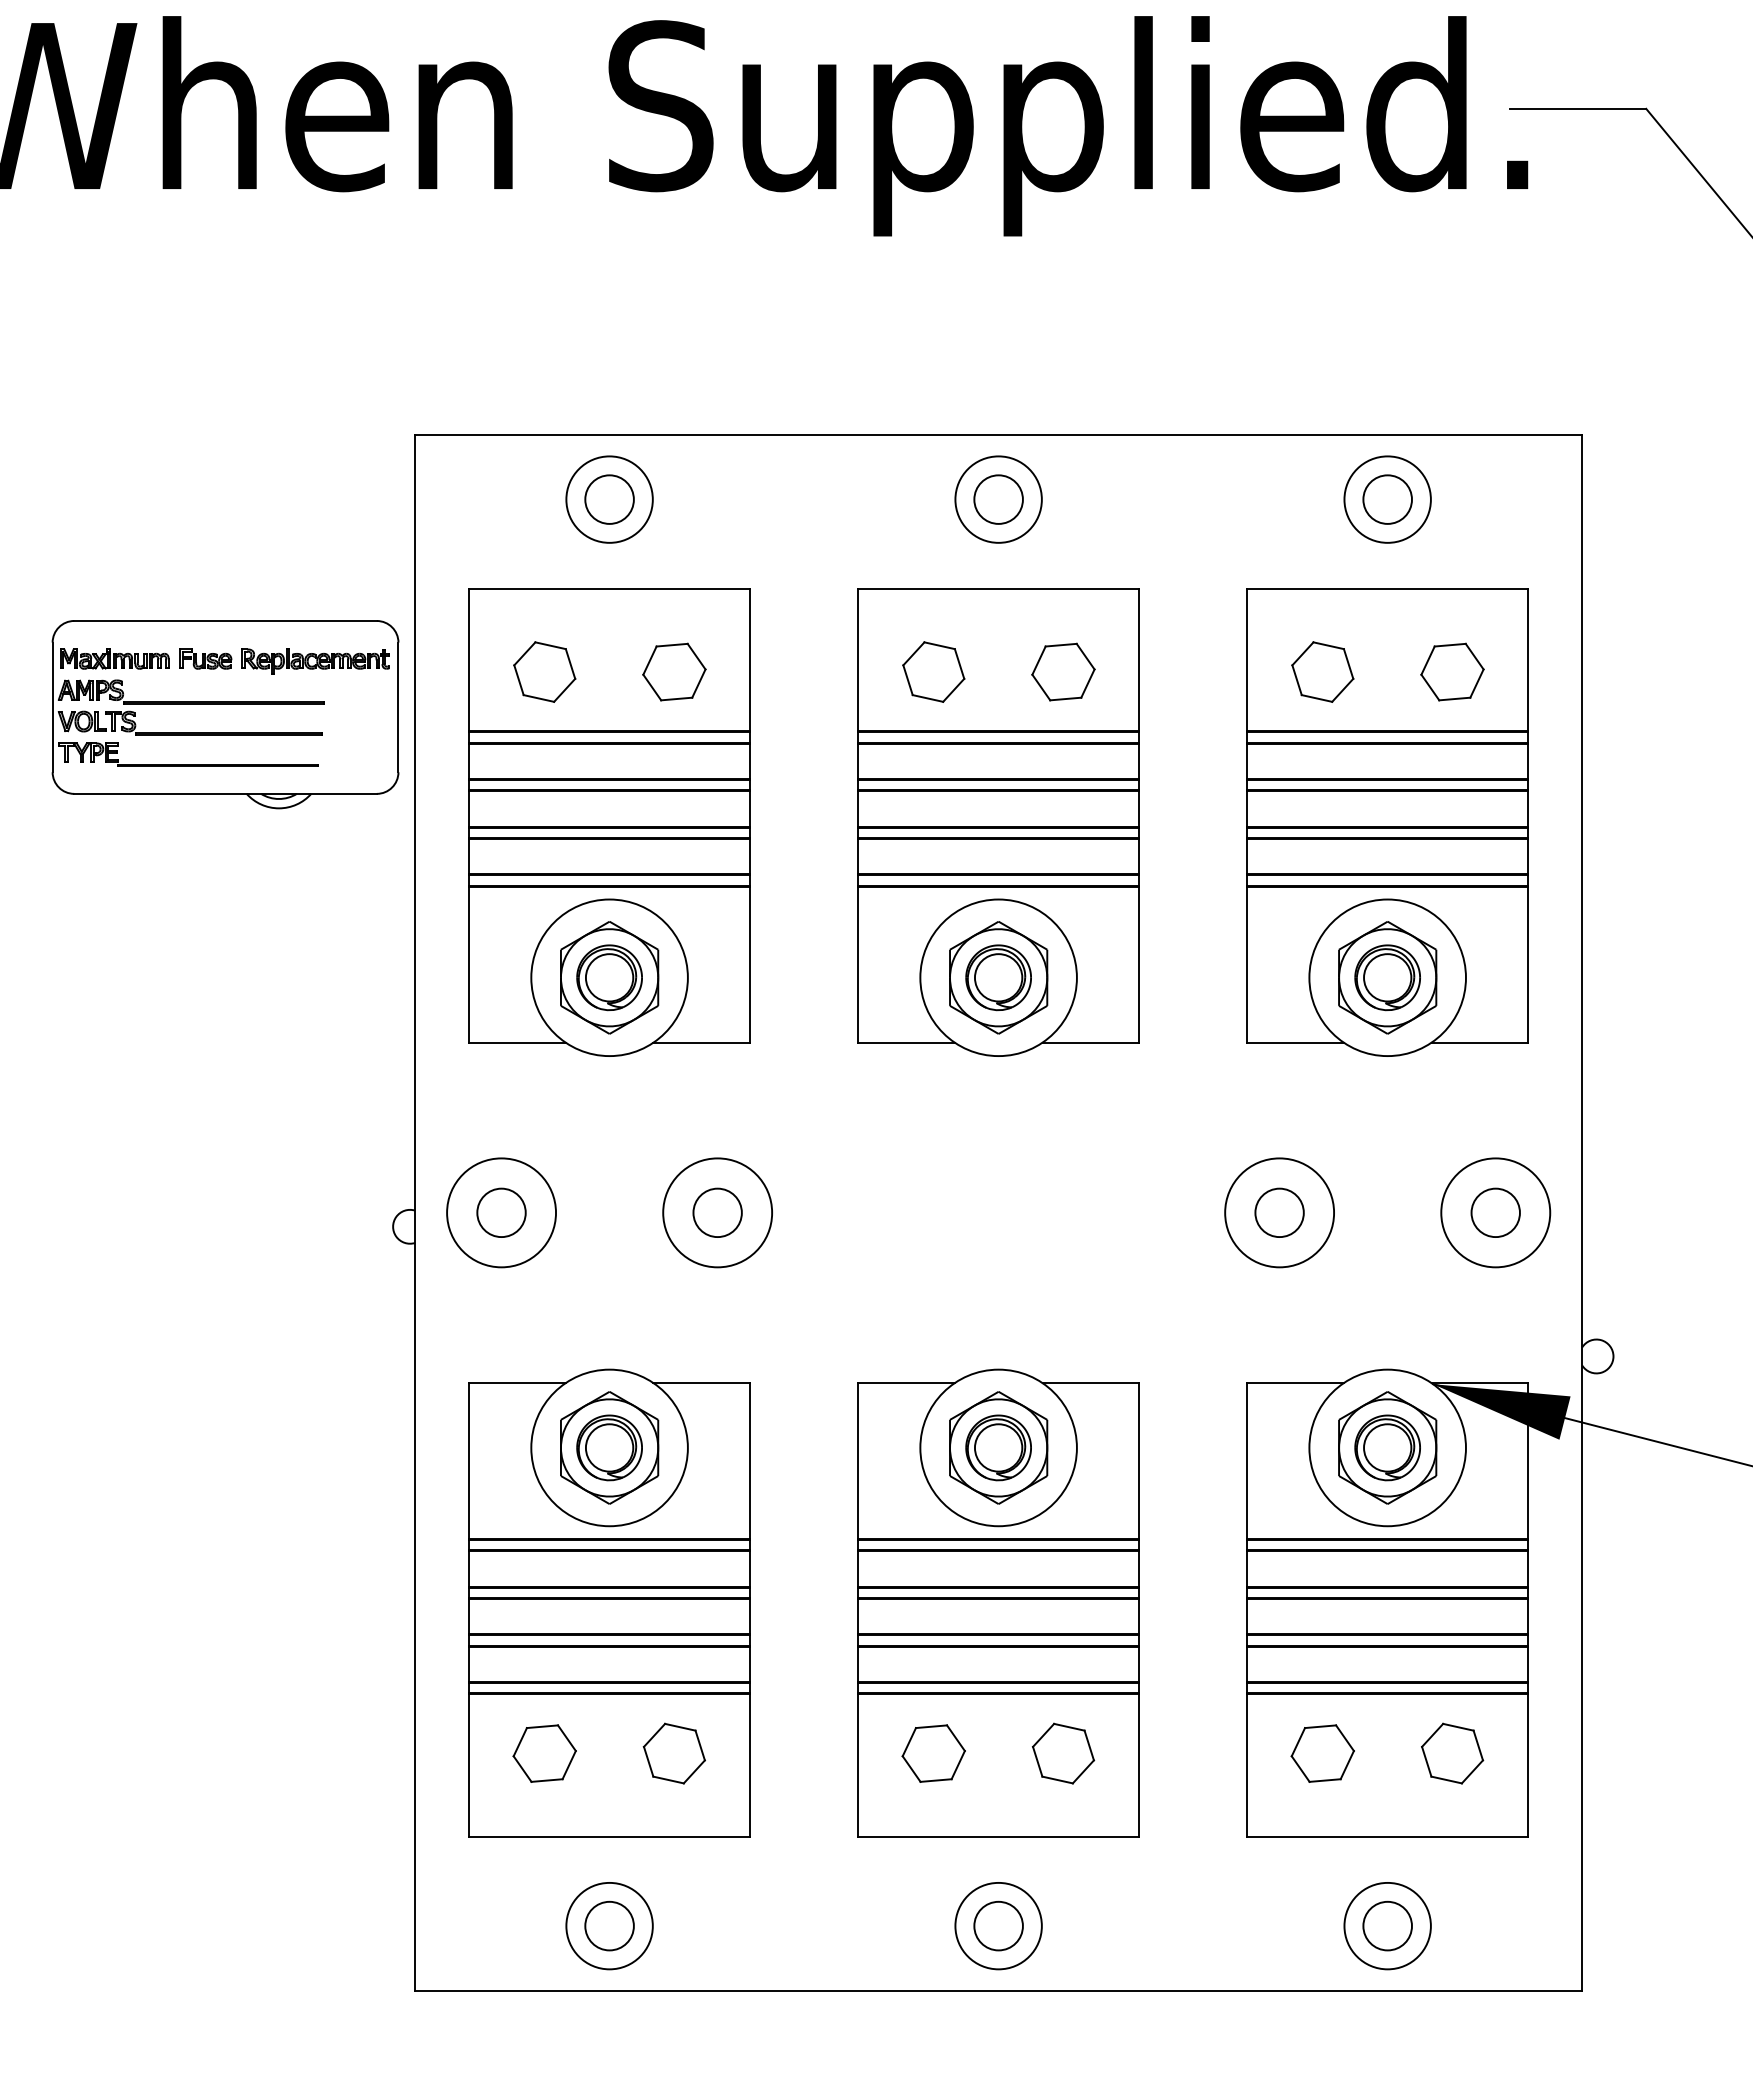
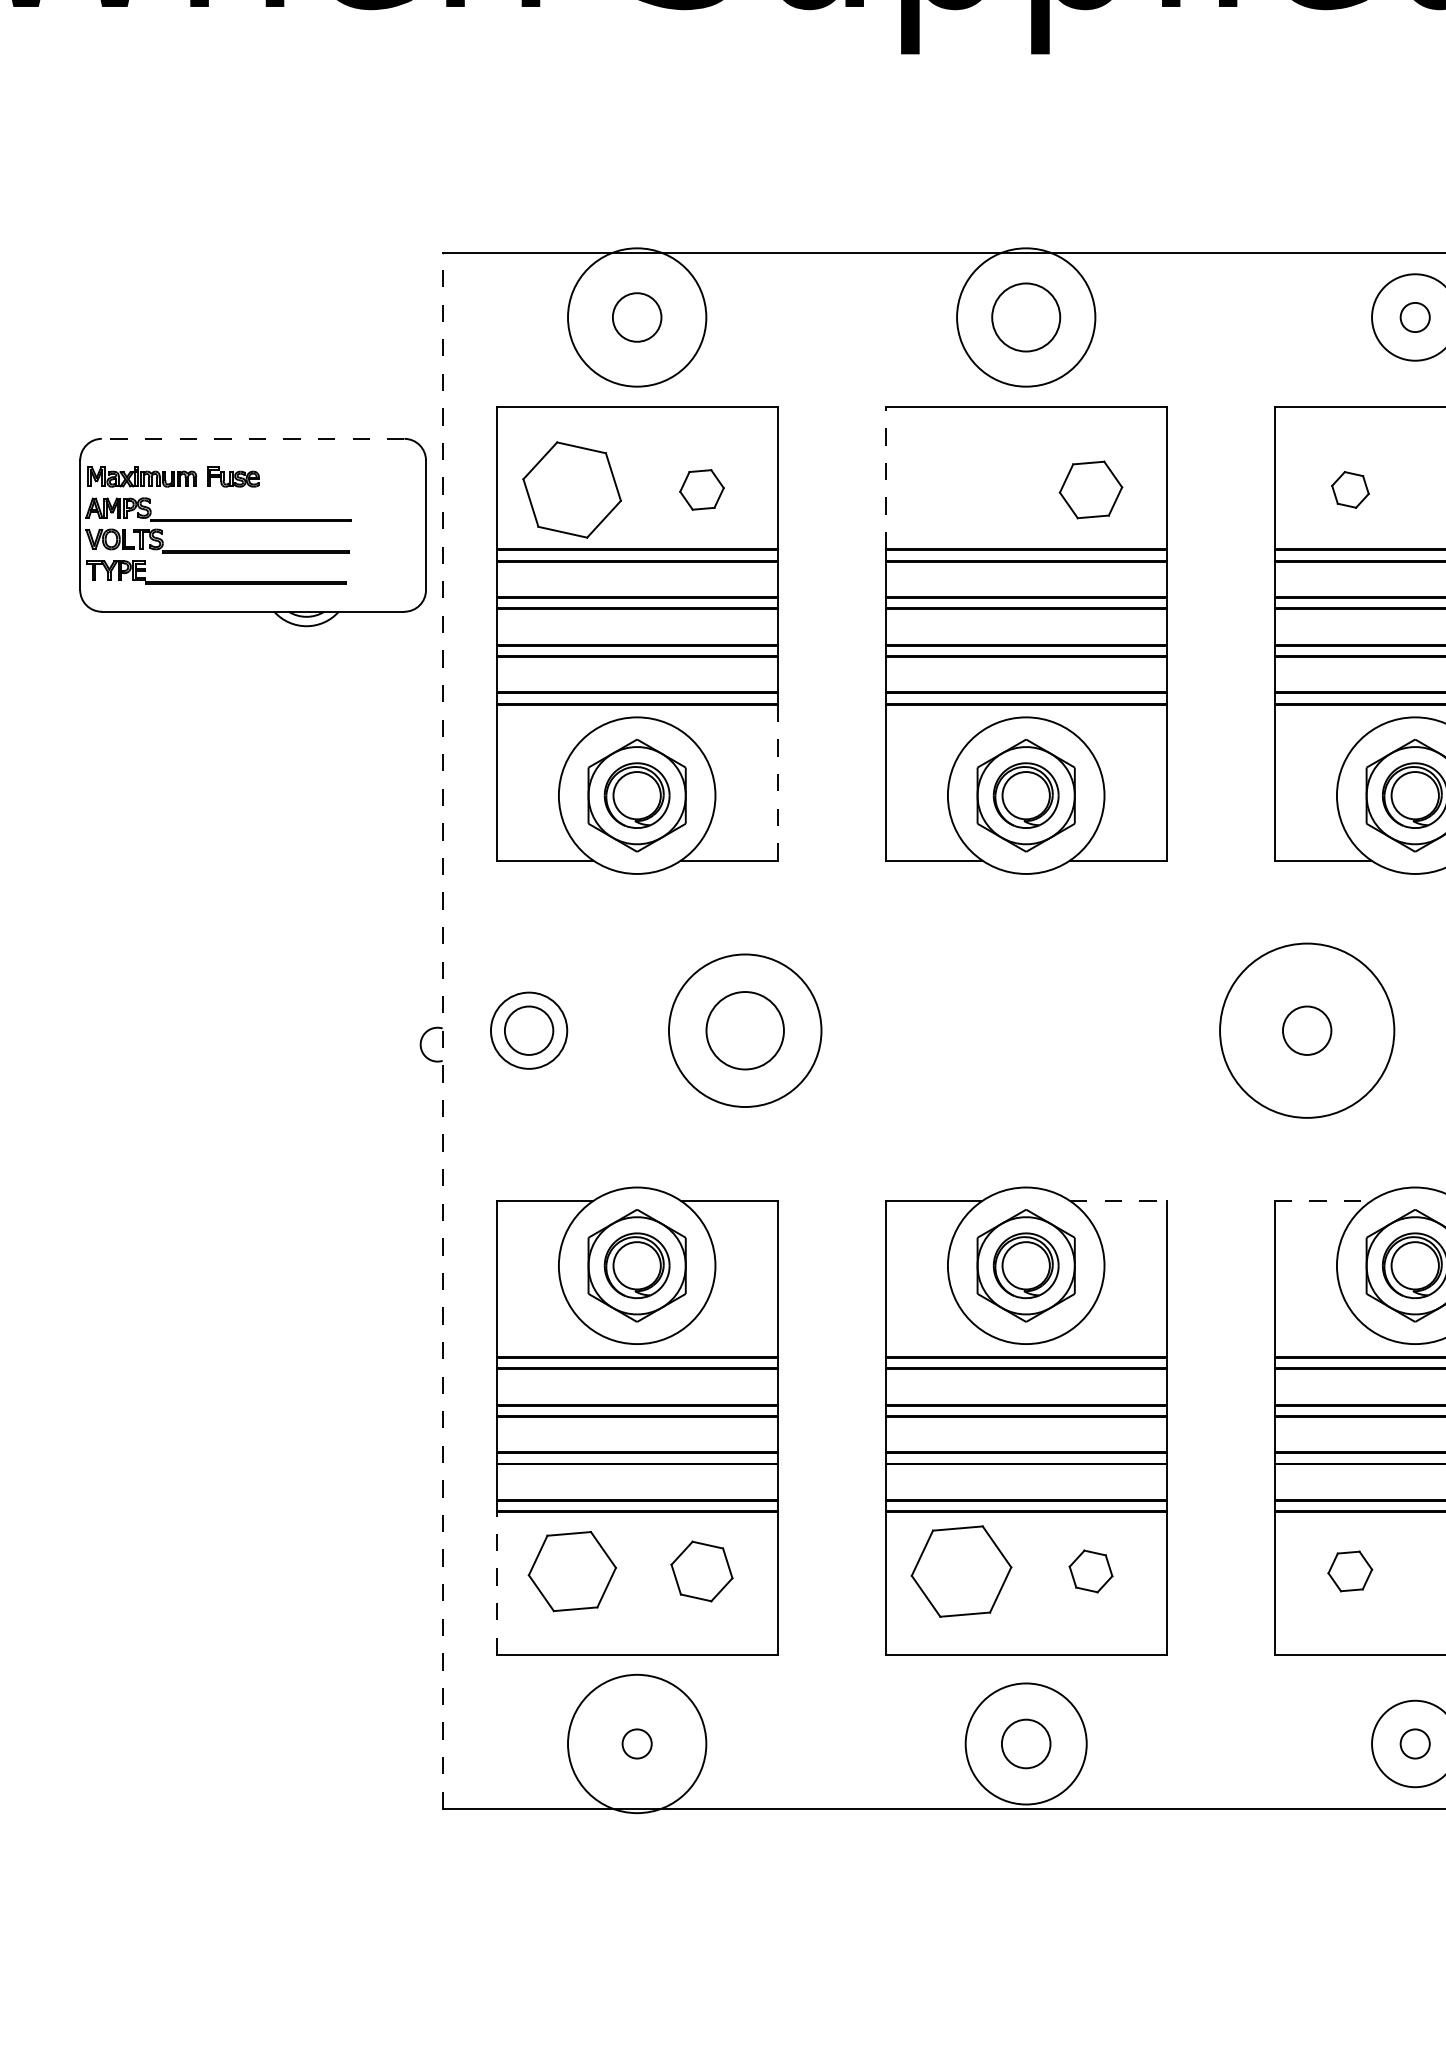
circle: (609, 499) -> (637, 317), size x1.6
circle: (998, 499) -> (1026, 317), size x1.4
circle: (998, 499) -> (1026, 317), size x1.6
circle: (1387, 499) -> (1415, 317), size x0.6
line: (225, 620) -> (253, 438), solid -> dashed
line: (858, 659) -> (886, 477), solid -> dashed
part: (315, 661) -> (343, 479), removed
part: (544, 671) -> (572, 489), size x1.6
part: (674, 671) -> (702, 489), size x0.7
part: (933, 671) -> (961, 489), removed
part: (1322, 671) -> (1350, 489), size x0.6
line: (750, 964) -> (778, 782), solid -> dashed
line: (415, 1212) -> (443, 1030), solid -> dashed
circle: (501, 1212) -> (529, 1030), size x0.7
circle: (717, 1212) -> (745, 1030), size x1.4
circle: (717, 1212) -> (745, 1030), size x1.6
circle: (1279, 1212) -> (1307, 1030), size x1.6
line: (1091, 1383) -> (1119, 1201), solid -> dashed
line: (1296, 1383) -> (1324, 1201), solid -> dashed
part: (544, 1753) -> (572, 1571), size x1.4
part: (933, 1753) -> (961, 1571), size x1.6
part: (1063, 1753) -> (1091, 1571), size x0.7
part: (1322, 1753) -> (1350, 1571), size x0.7
line: (469, 1765) -> (497, 1583), solid -> dashed
circle: (609, 1925) -> (637, 1743), size x0.6
circle: (609, 1925) -> (637, 1743), size x1.6
circle: (998, 1925) -> (1026, 1743), size x1.4
circle: (1387, 1925) -> (1415, 1743), size x0.6

